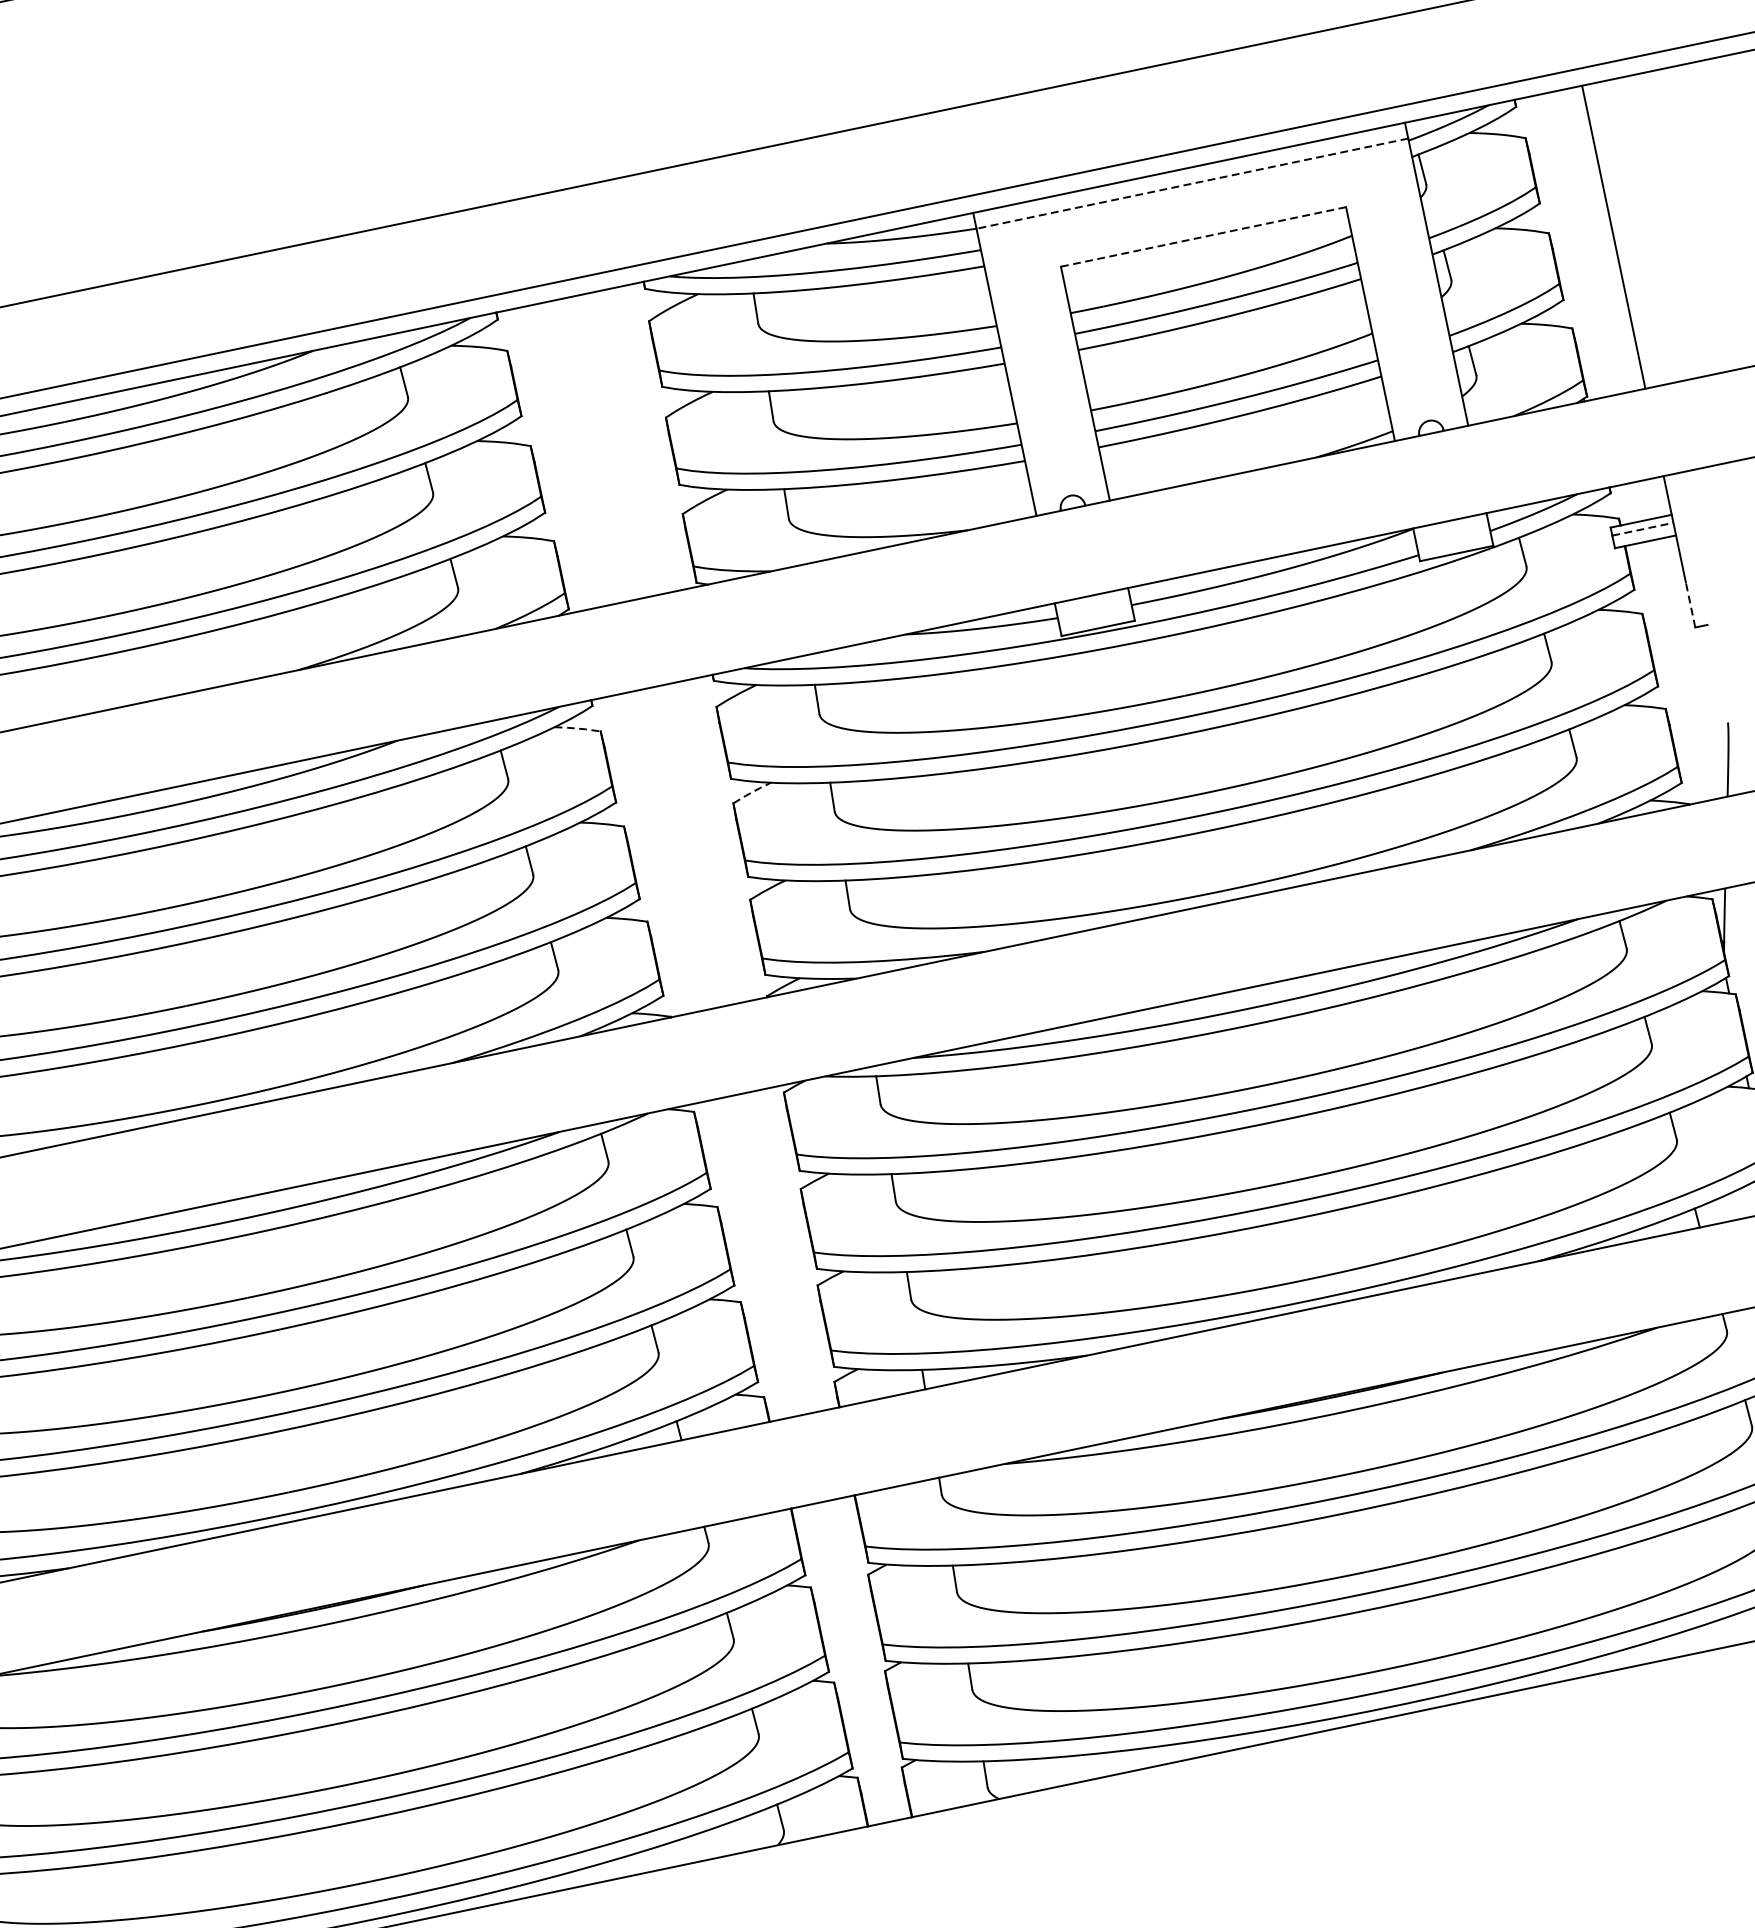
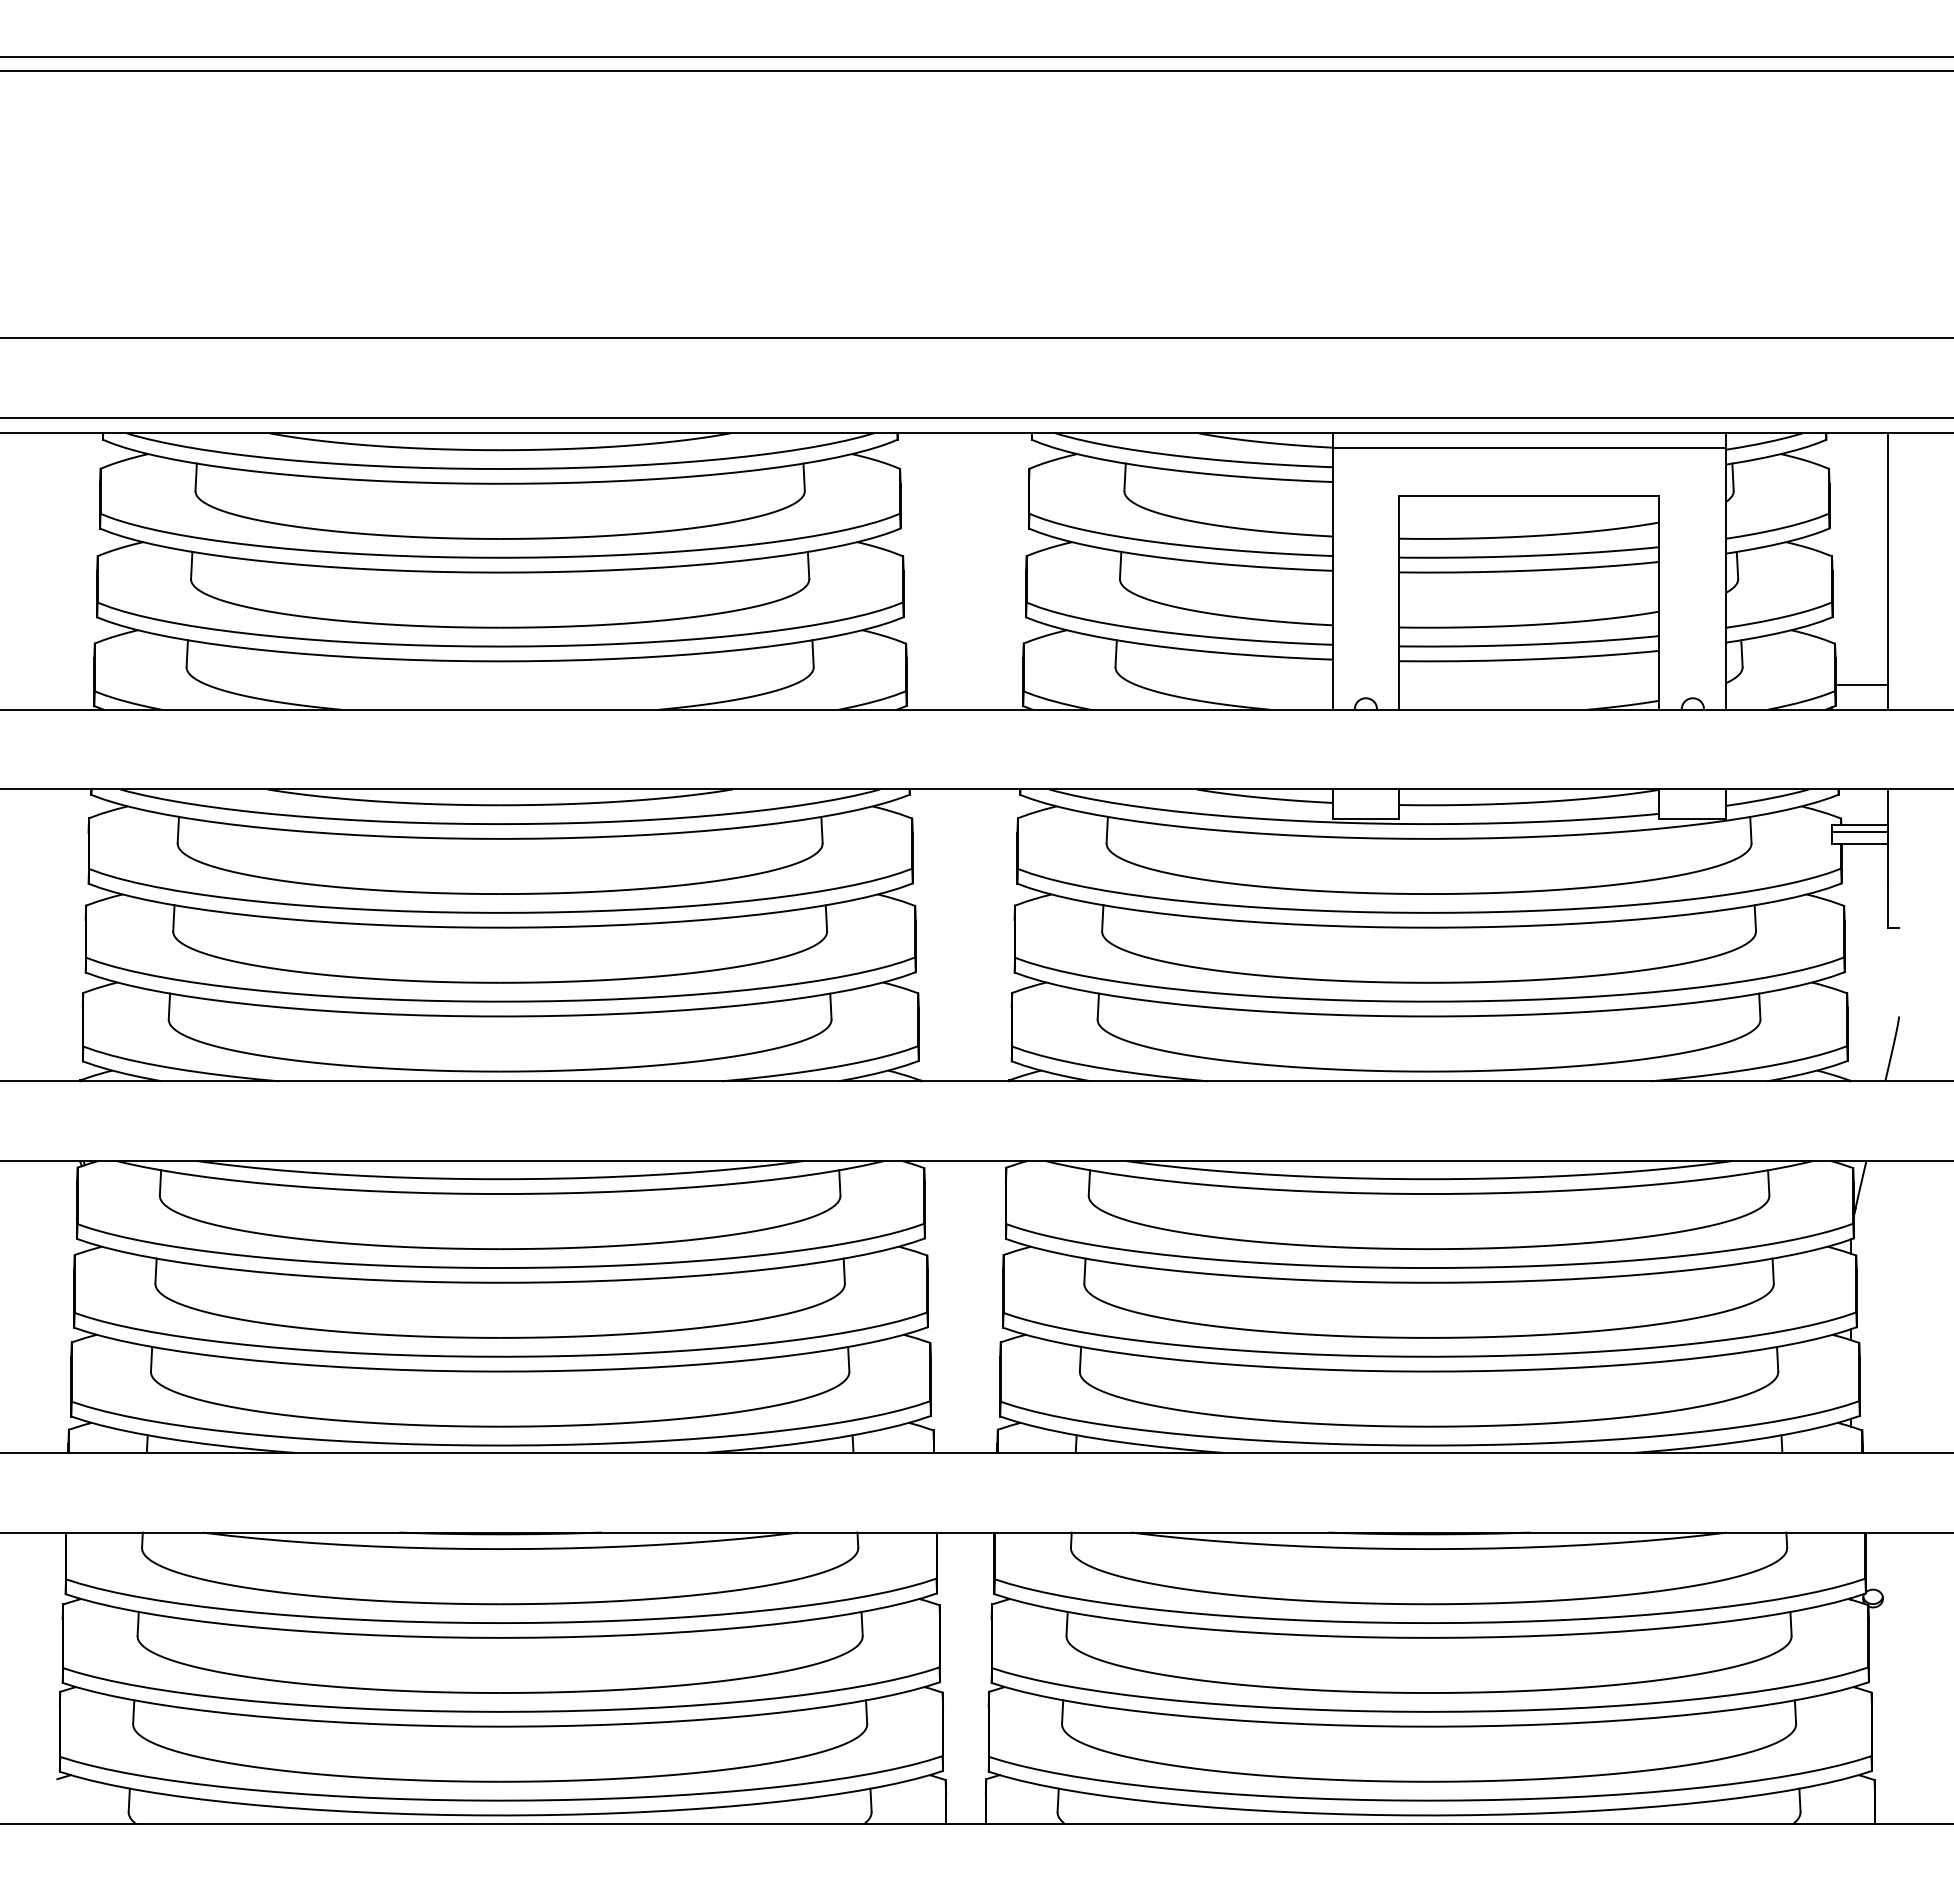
line: (1192, 183) -> (1529, 447), dashed -> solid
line: (1202, 237) -> (1528, 496), dashed -> solid
line: (1610, 367) -> (1861, 684), added
line: (1643, 529) -> (1860, 832), dashed -> solid
line: (1690, 605) -> (1887, 907), dashed -> solid
line: (577, 728) -> (892, 811), dashed -> solid
line: (752, 792) -> (1033, 899), dashed -> solid

